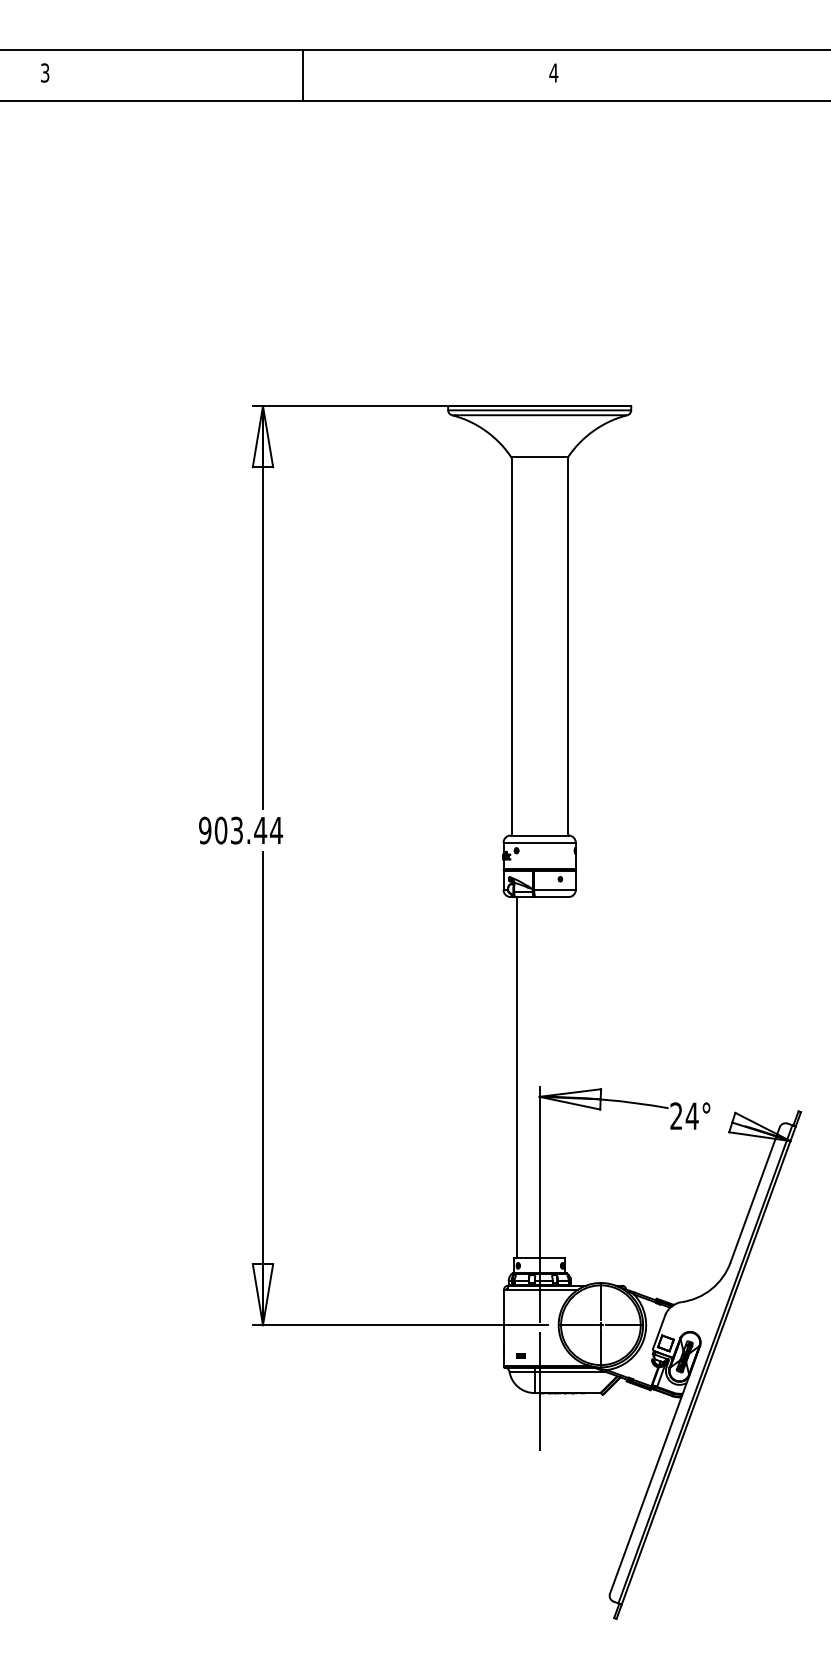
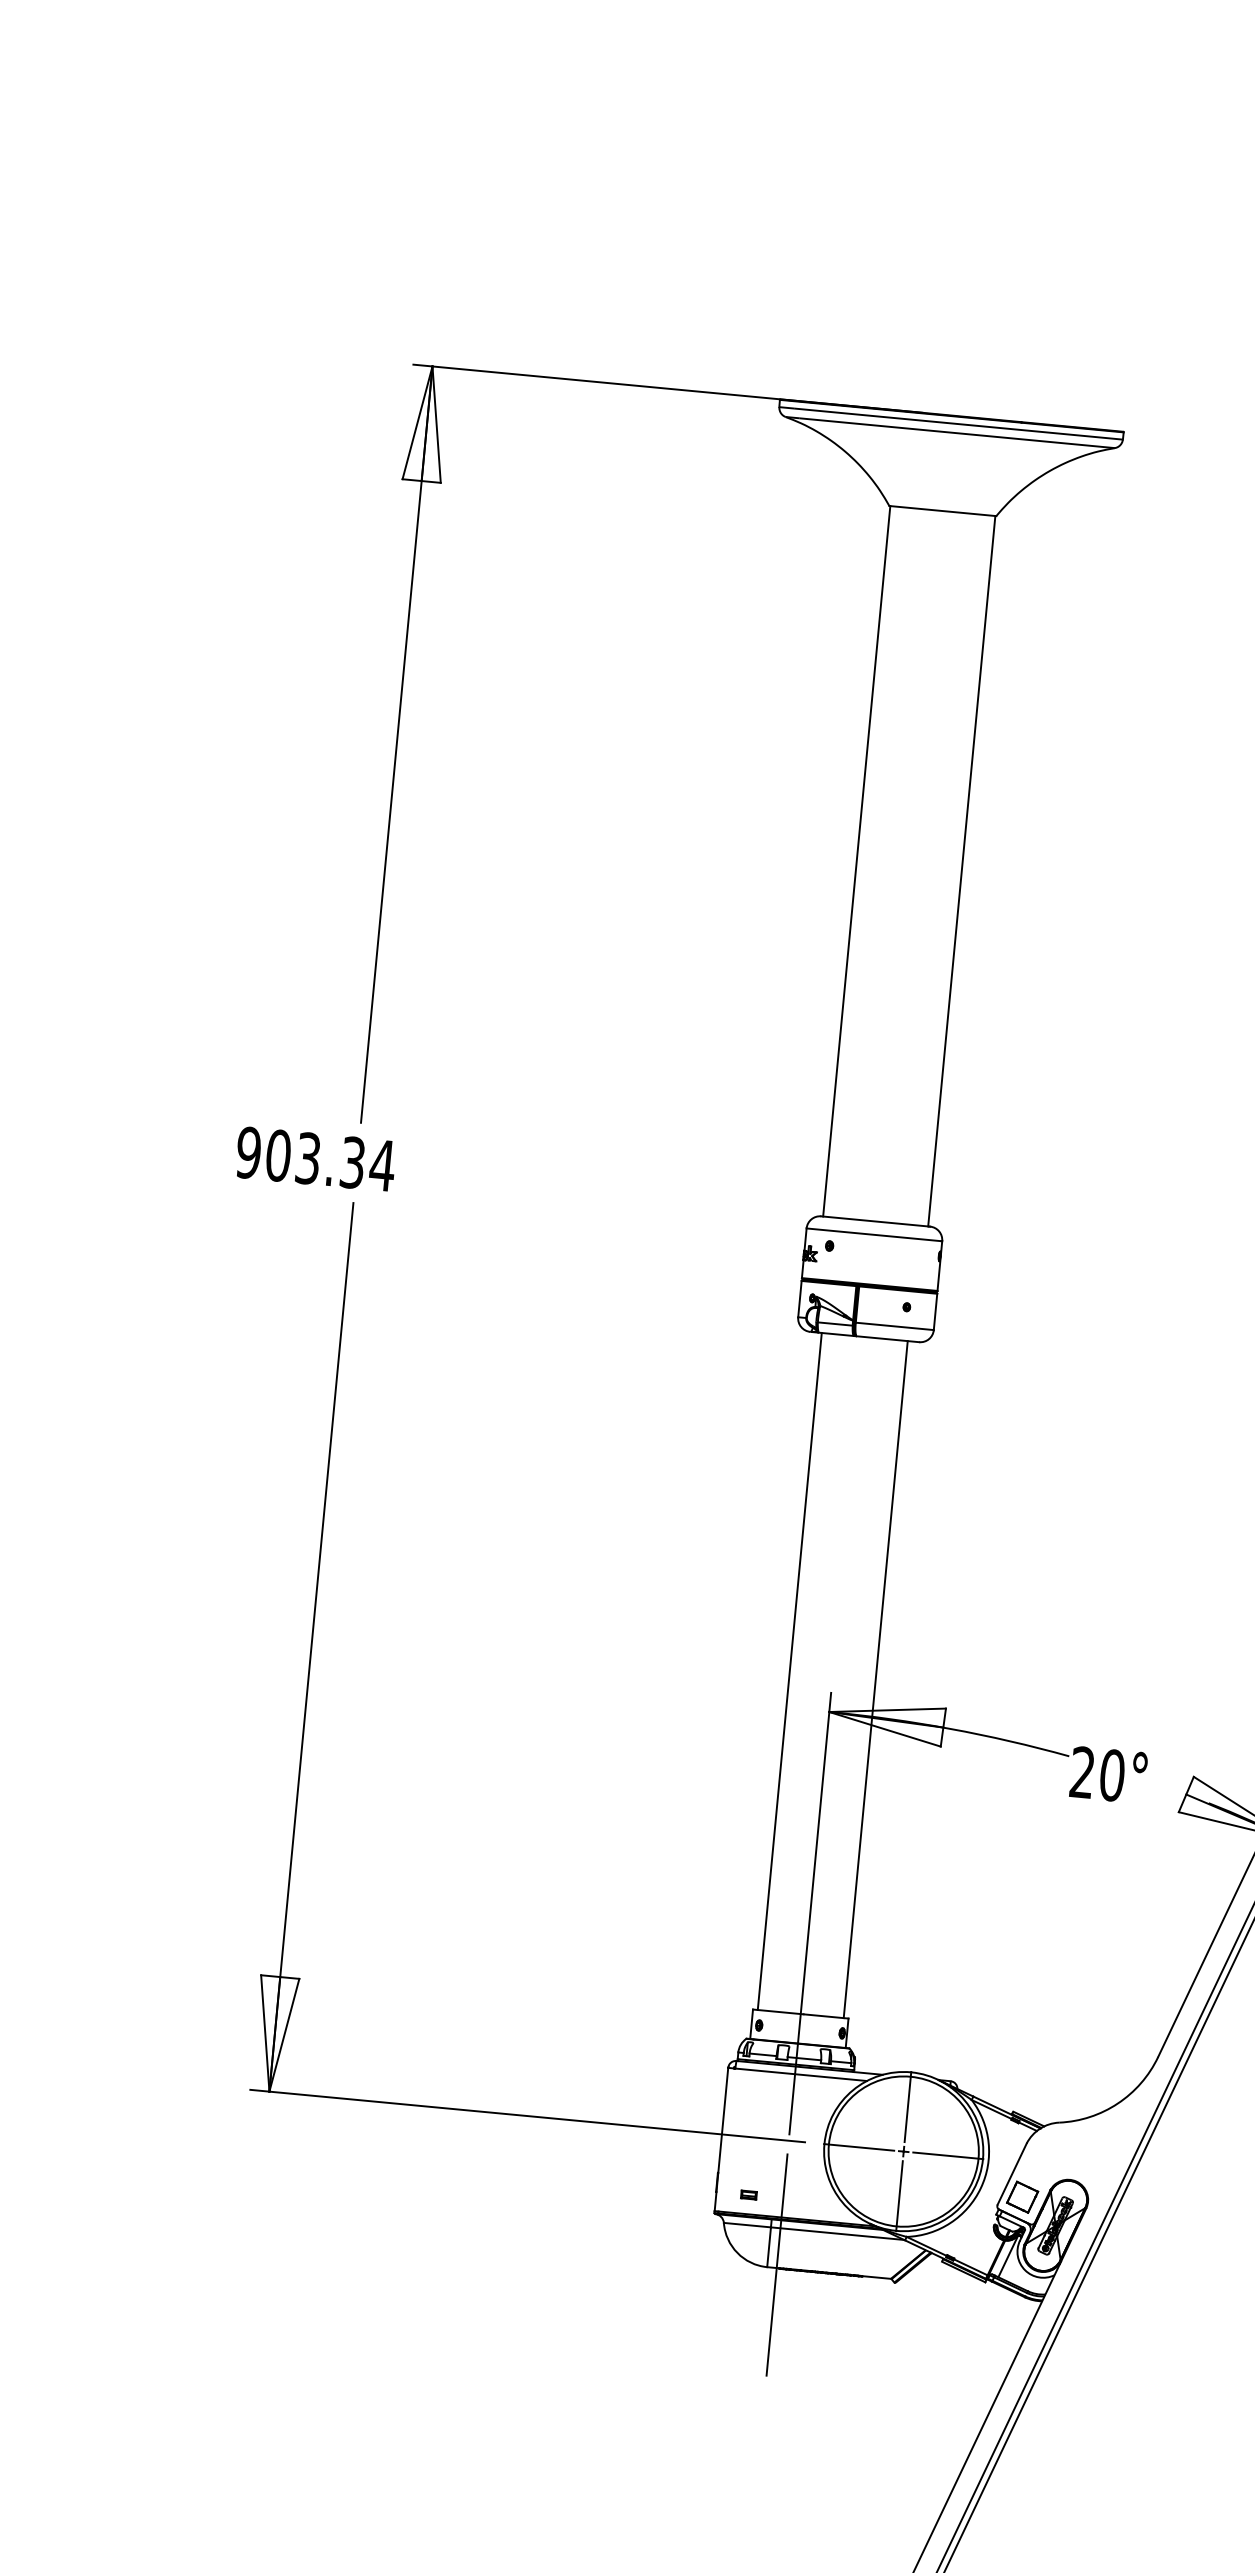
text: (260, 830) -> (352, 1162), 903.44 -> 903.34
line: (562, 1077) -> (875, 1679), added
text: (691, 1116) -> (1110, 1775), 24° -> 20°

